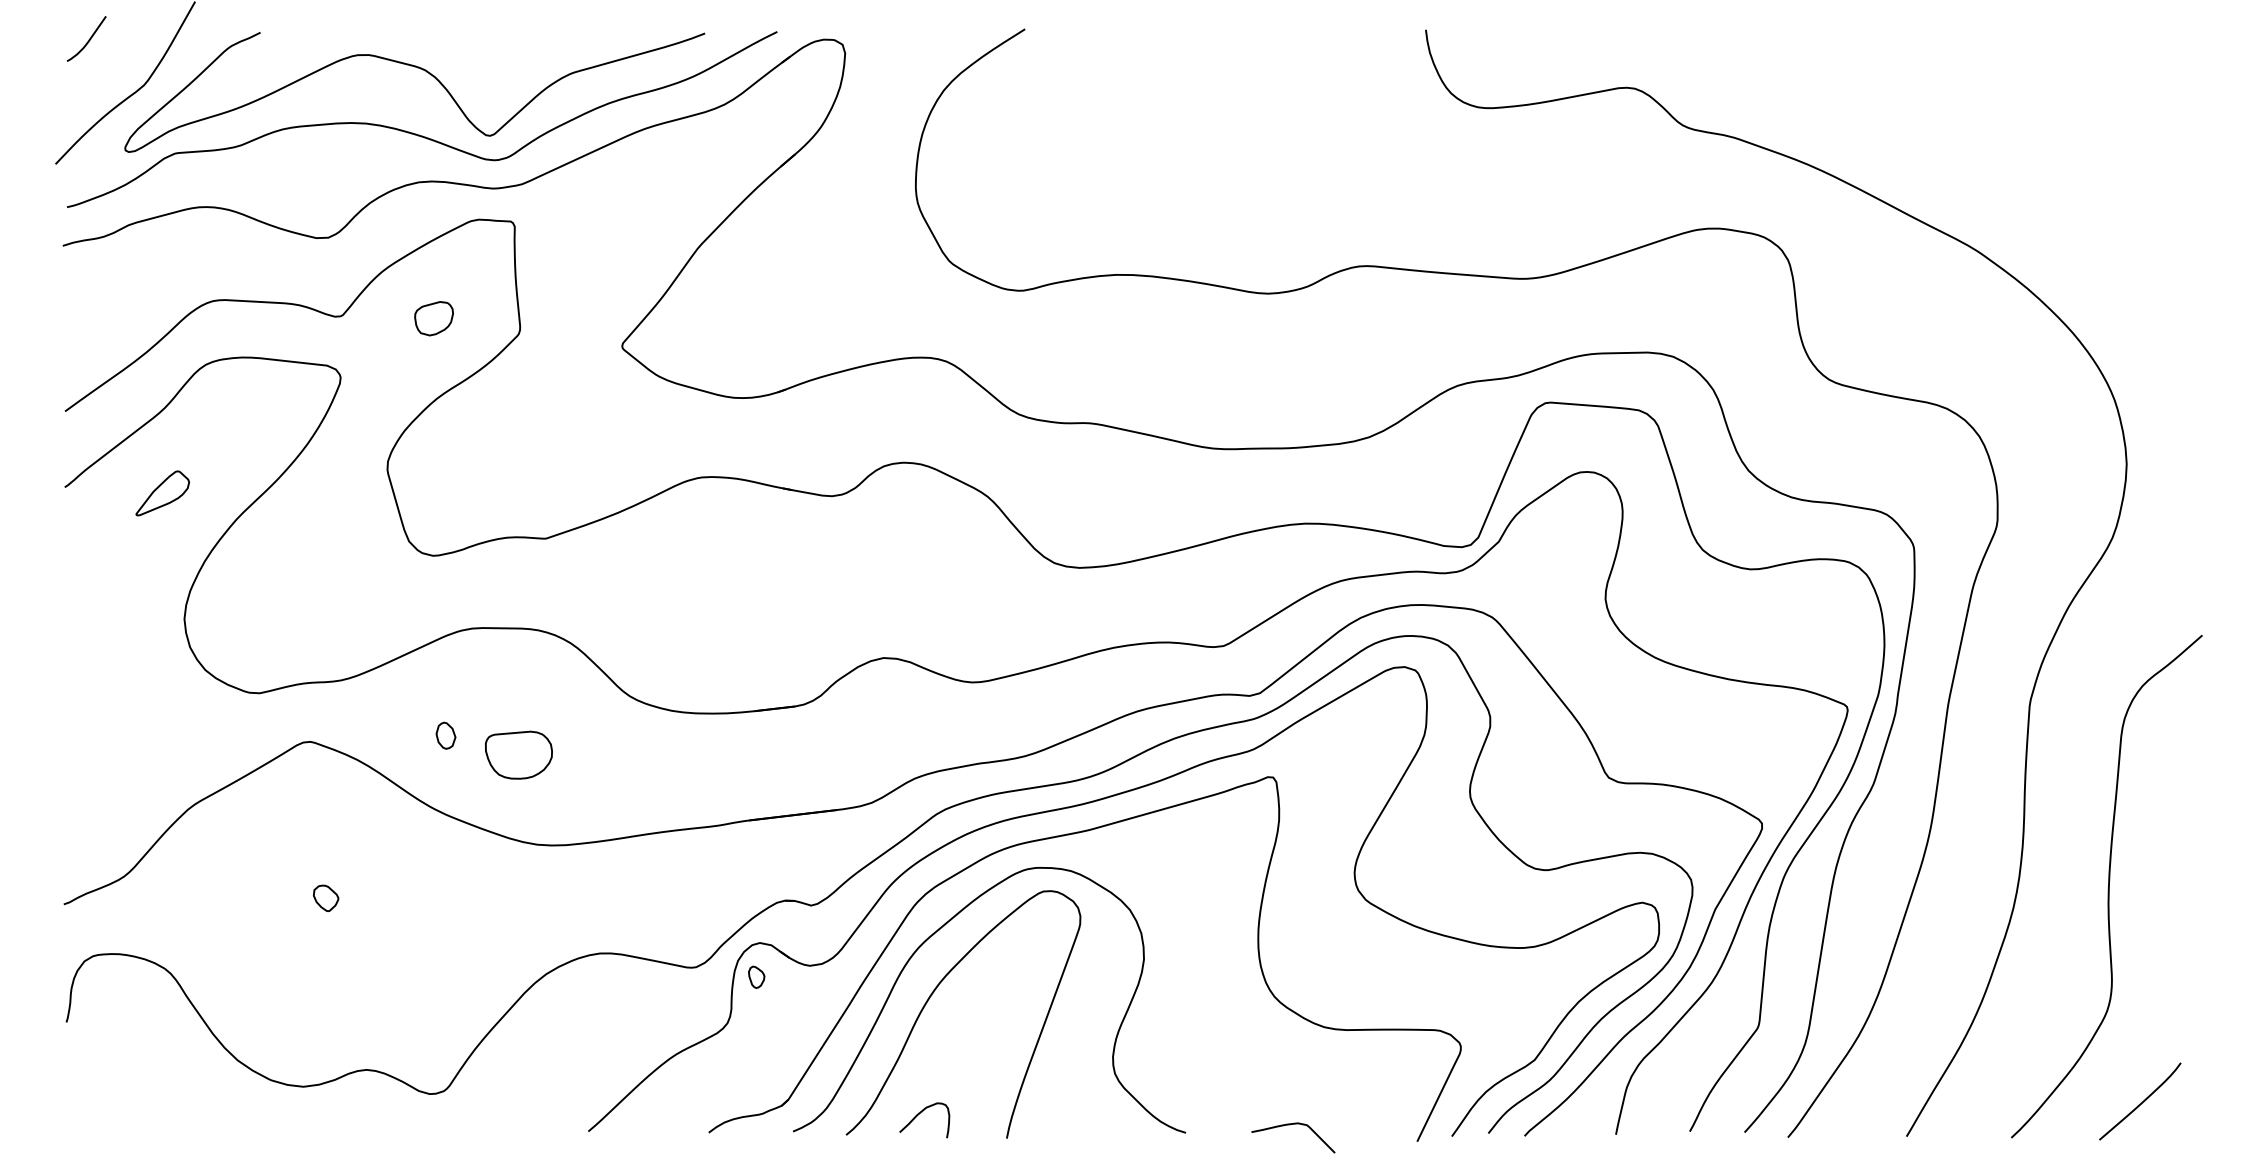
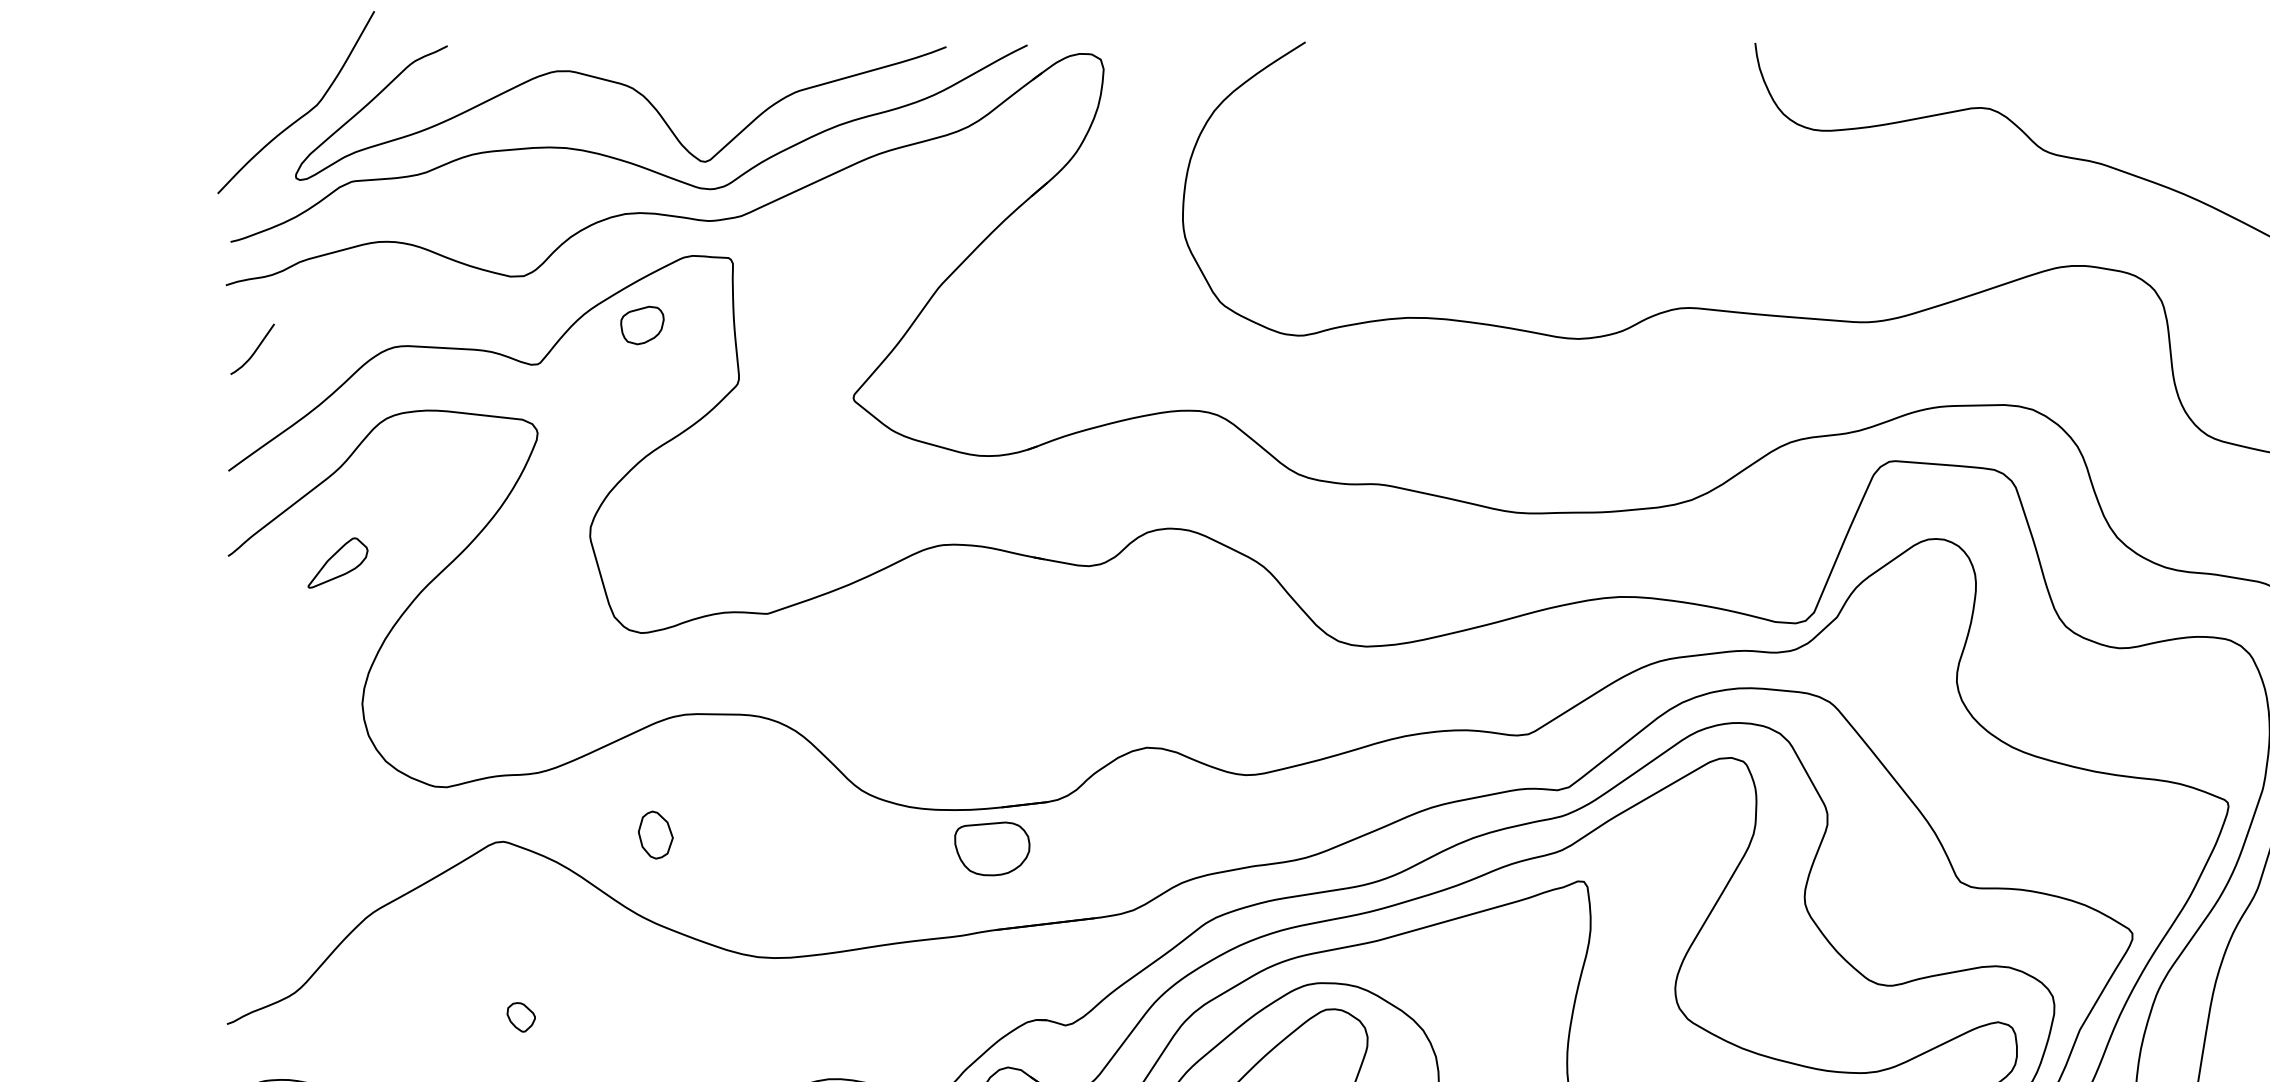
curve: (88, 39) -> (254, 349), moved
part: (433, 318) -> (641, 325), moved
part: (445, 735) -> (655, 834), size x1.6
part: (518, 754) -> (991, 848), moved

